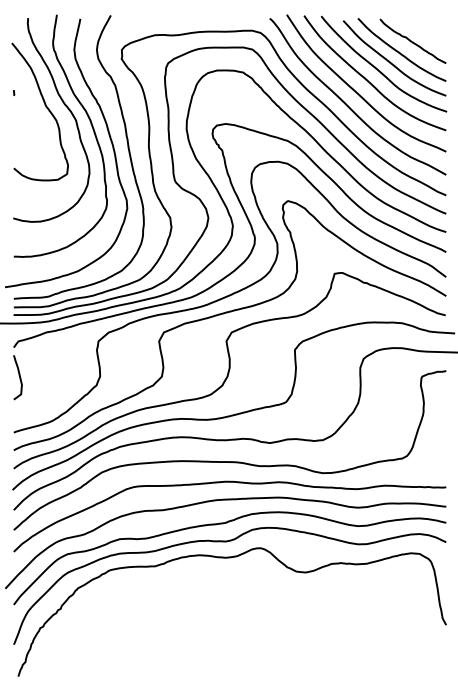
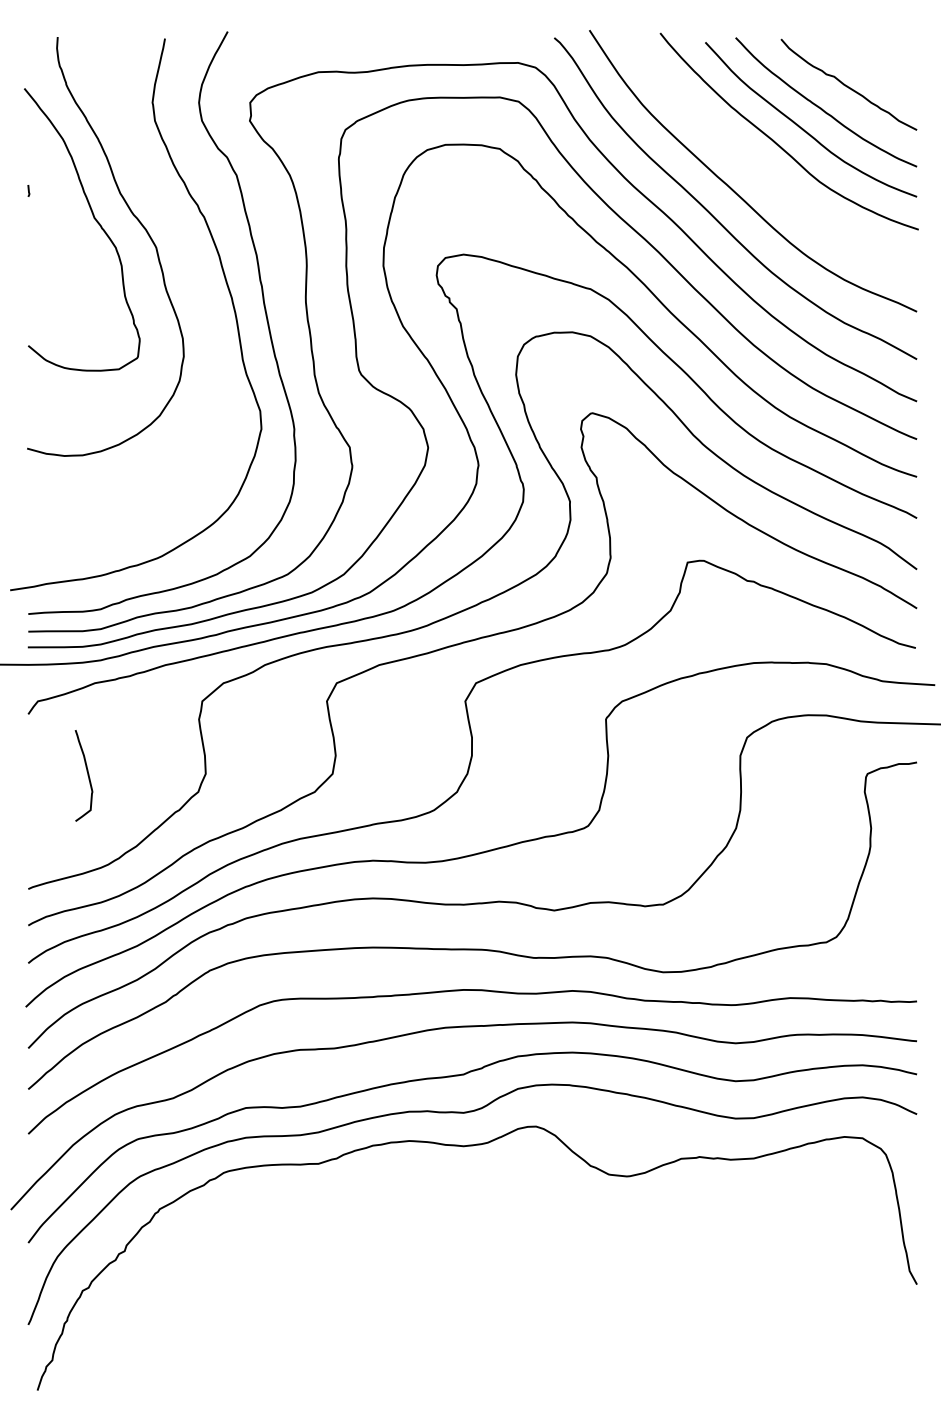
curve: (367, 79) -> (755, 163), removed
curve: (90, 124) -> (185, 255), removed
curve: (19, 377) -> (87, 775), moved

